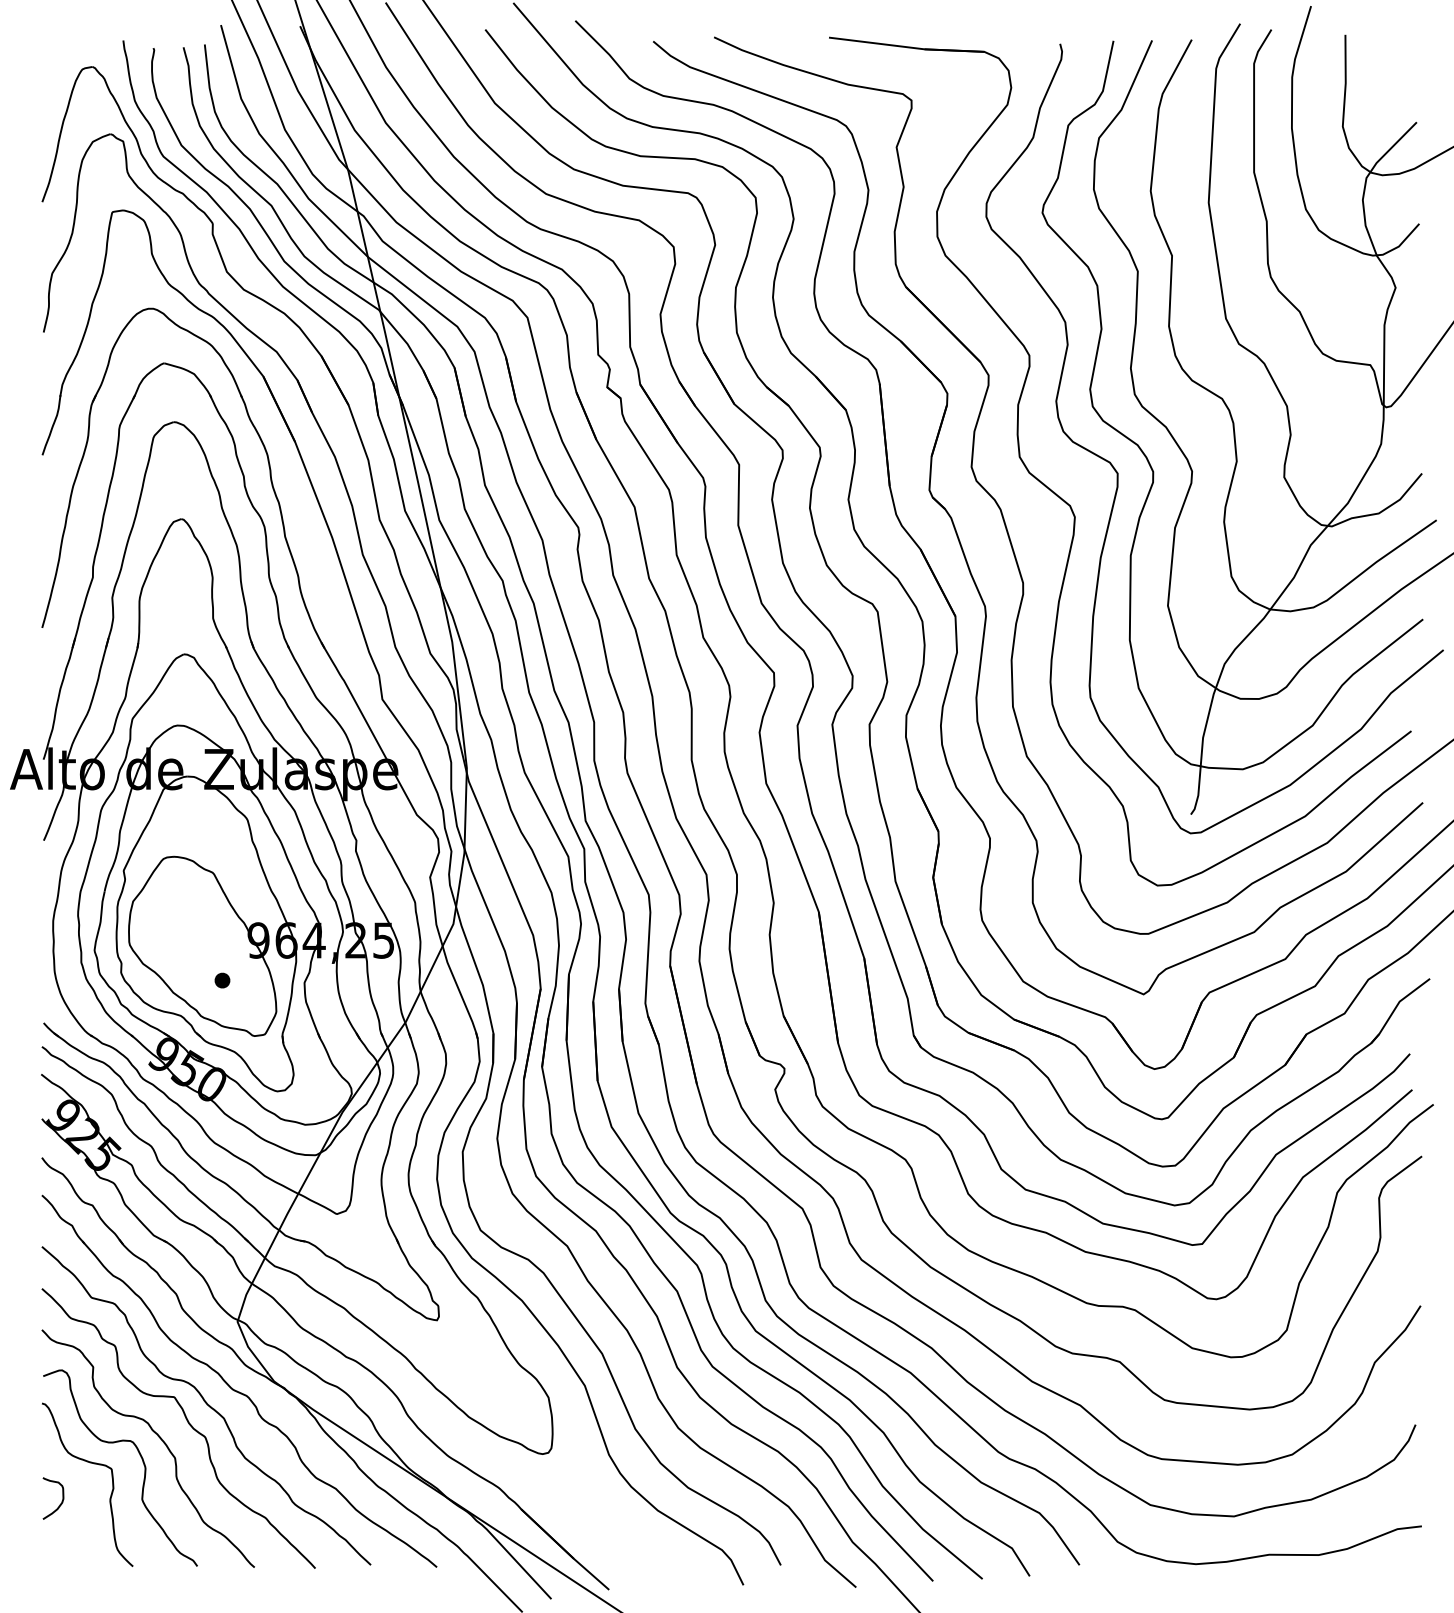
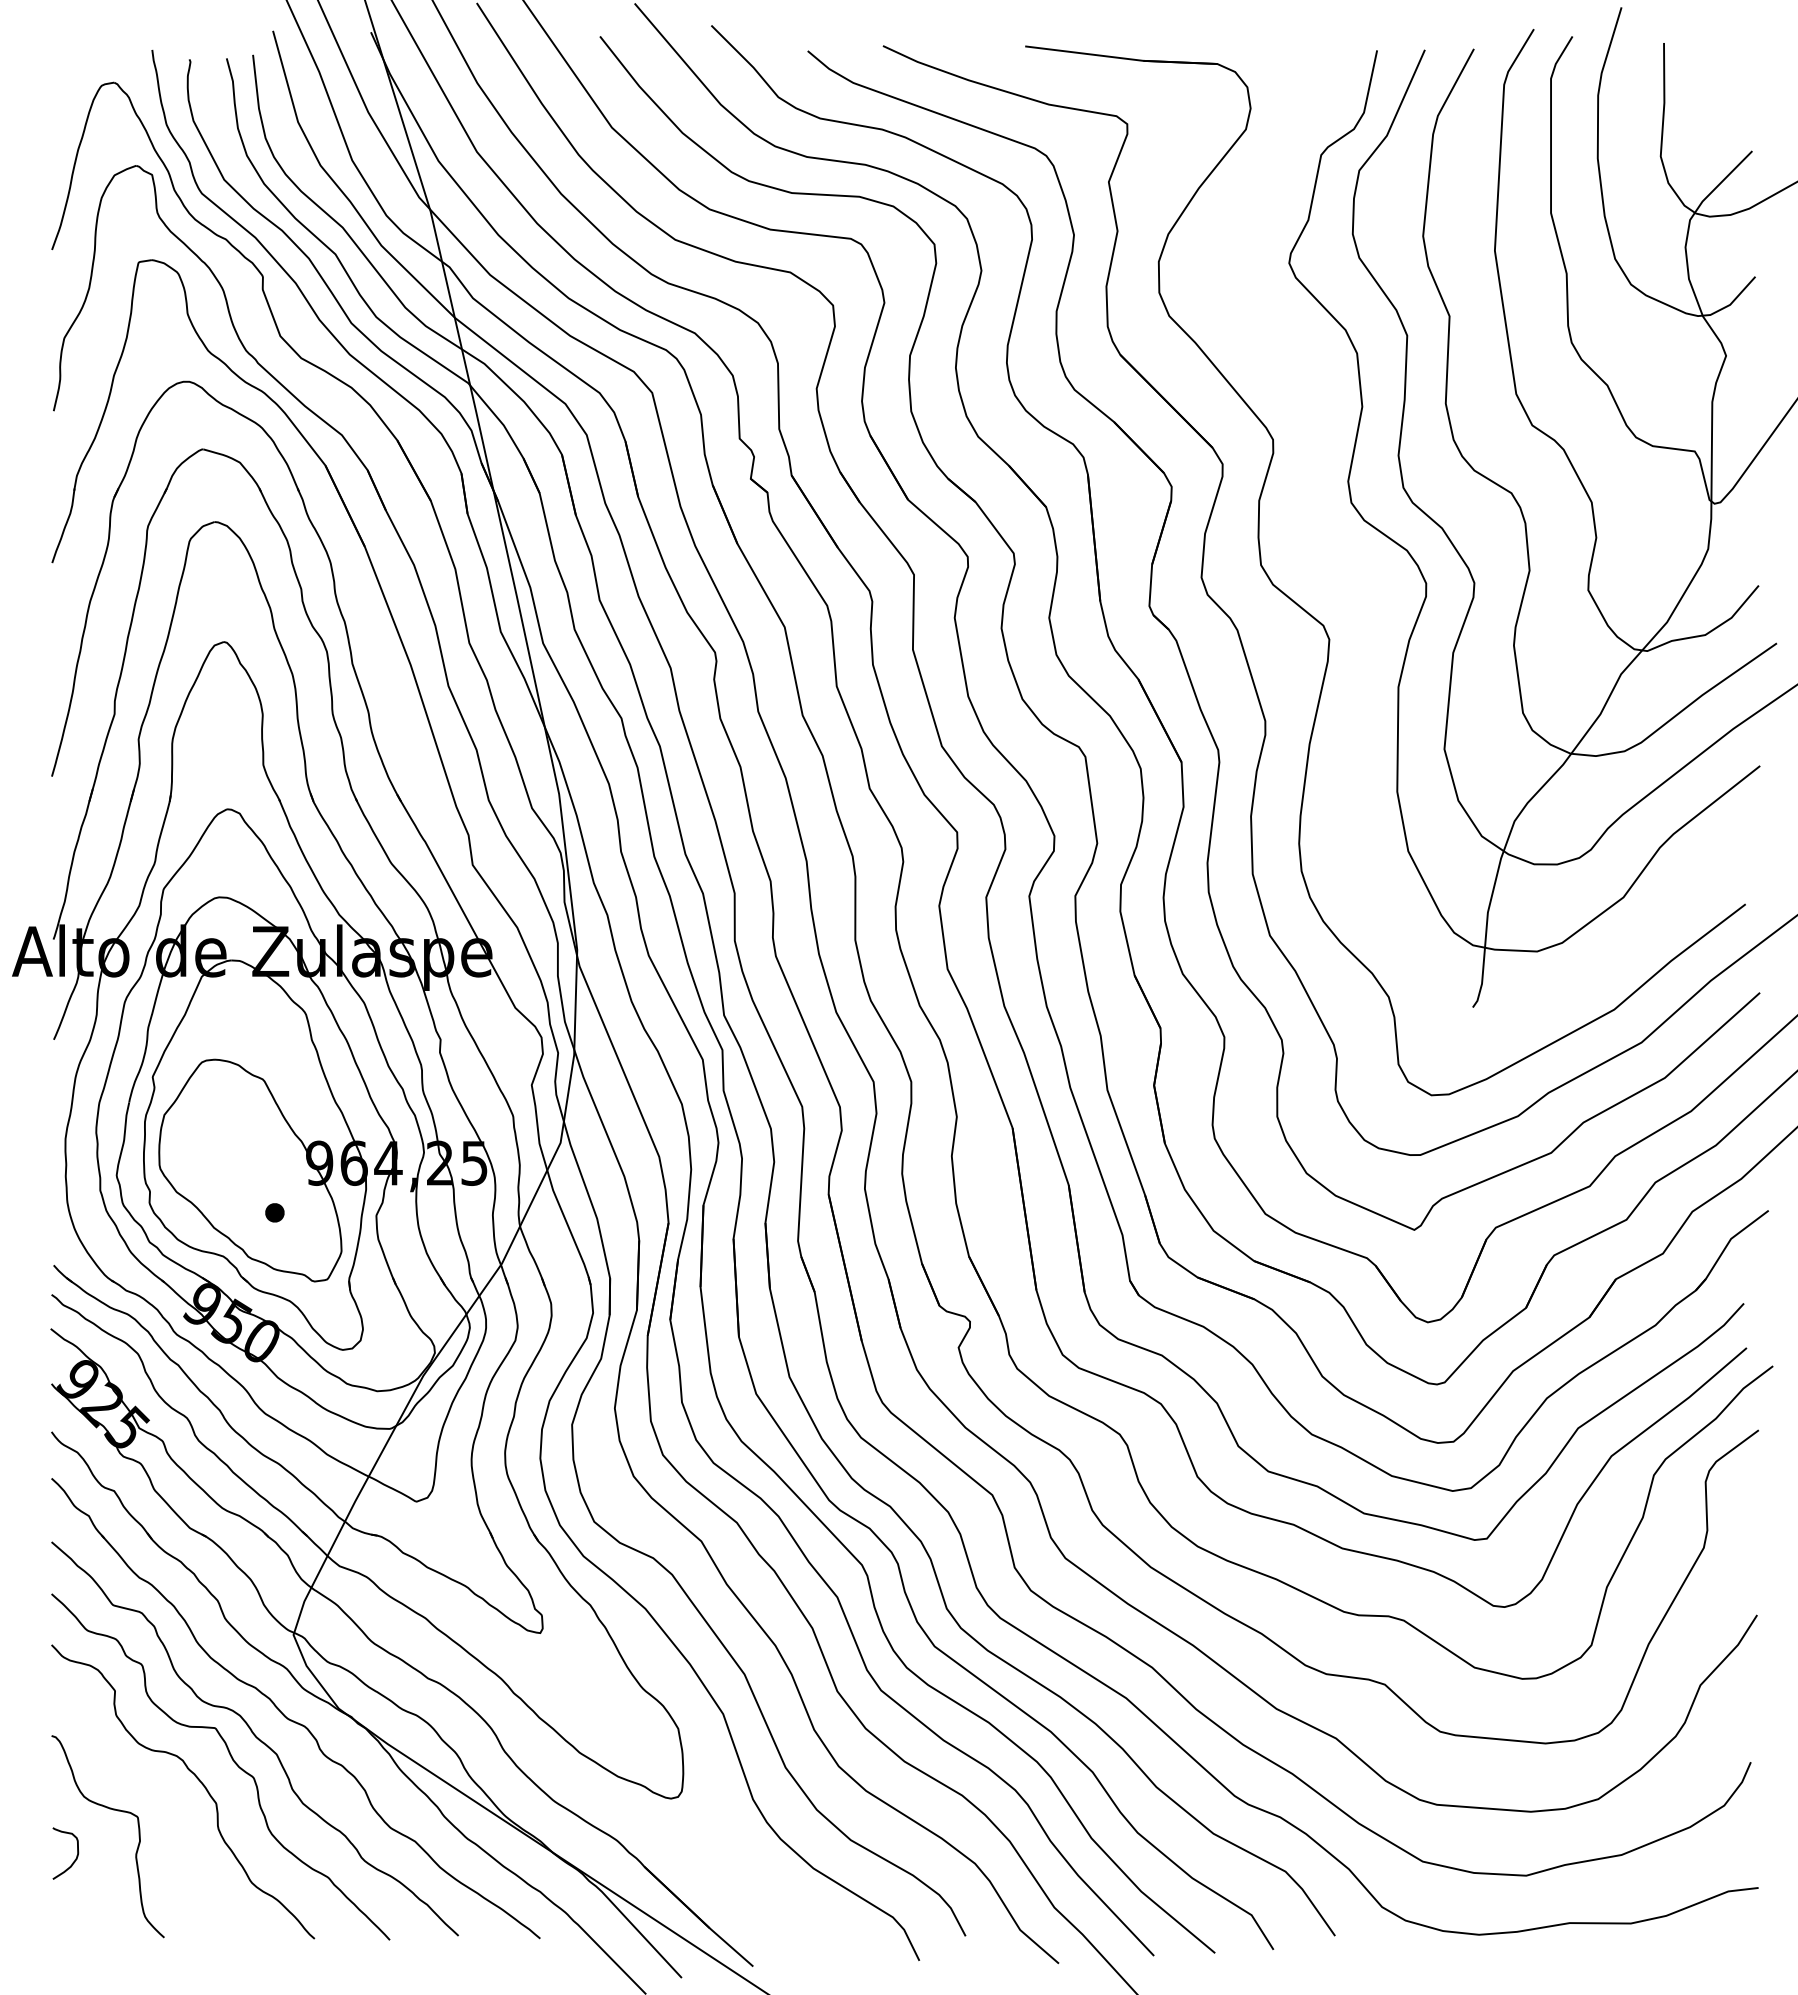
curve: (1118, 473) -> (1383, 585), removed
curve: (142, 1460) -> (175, 1806), removed

